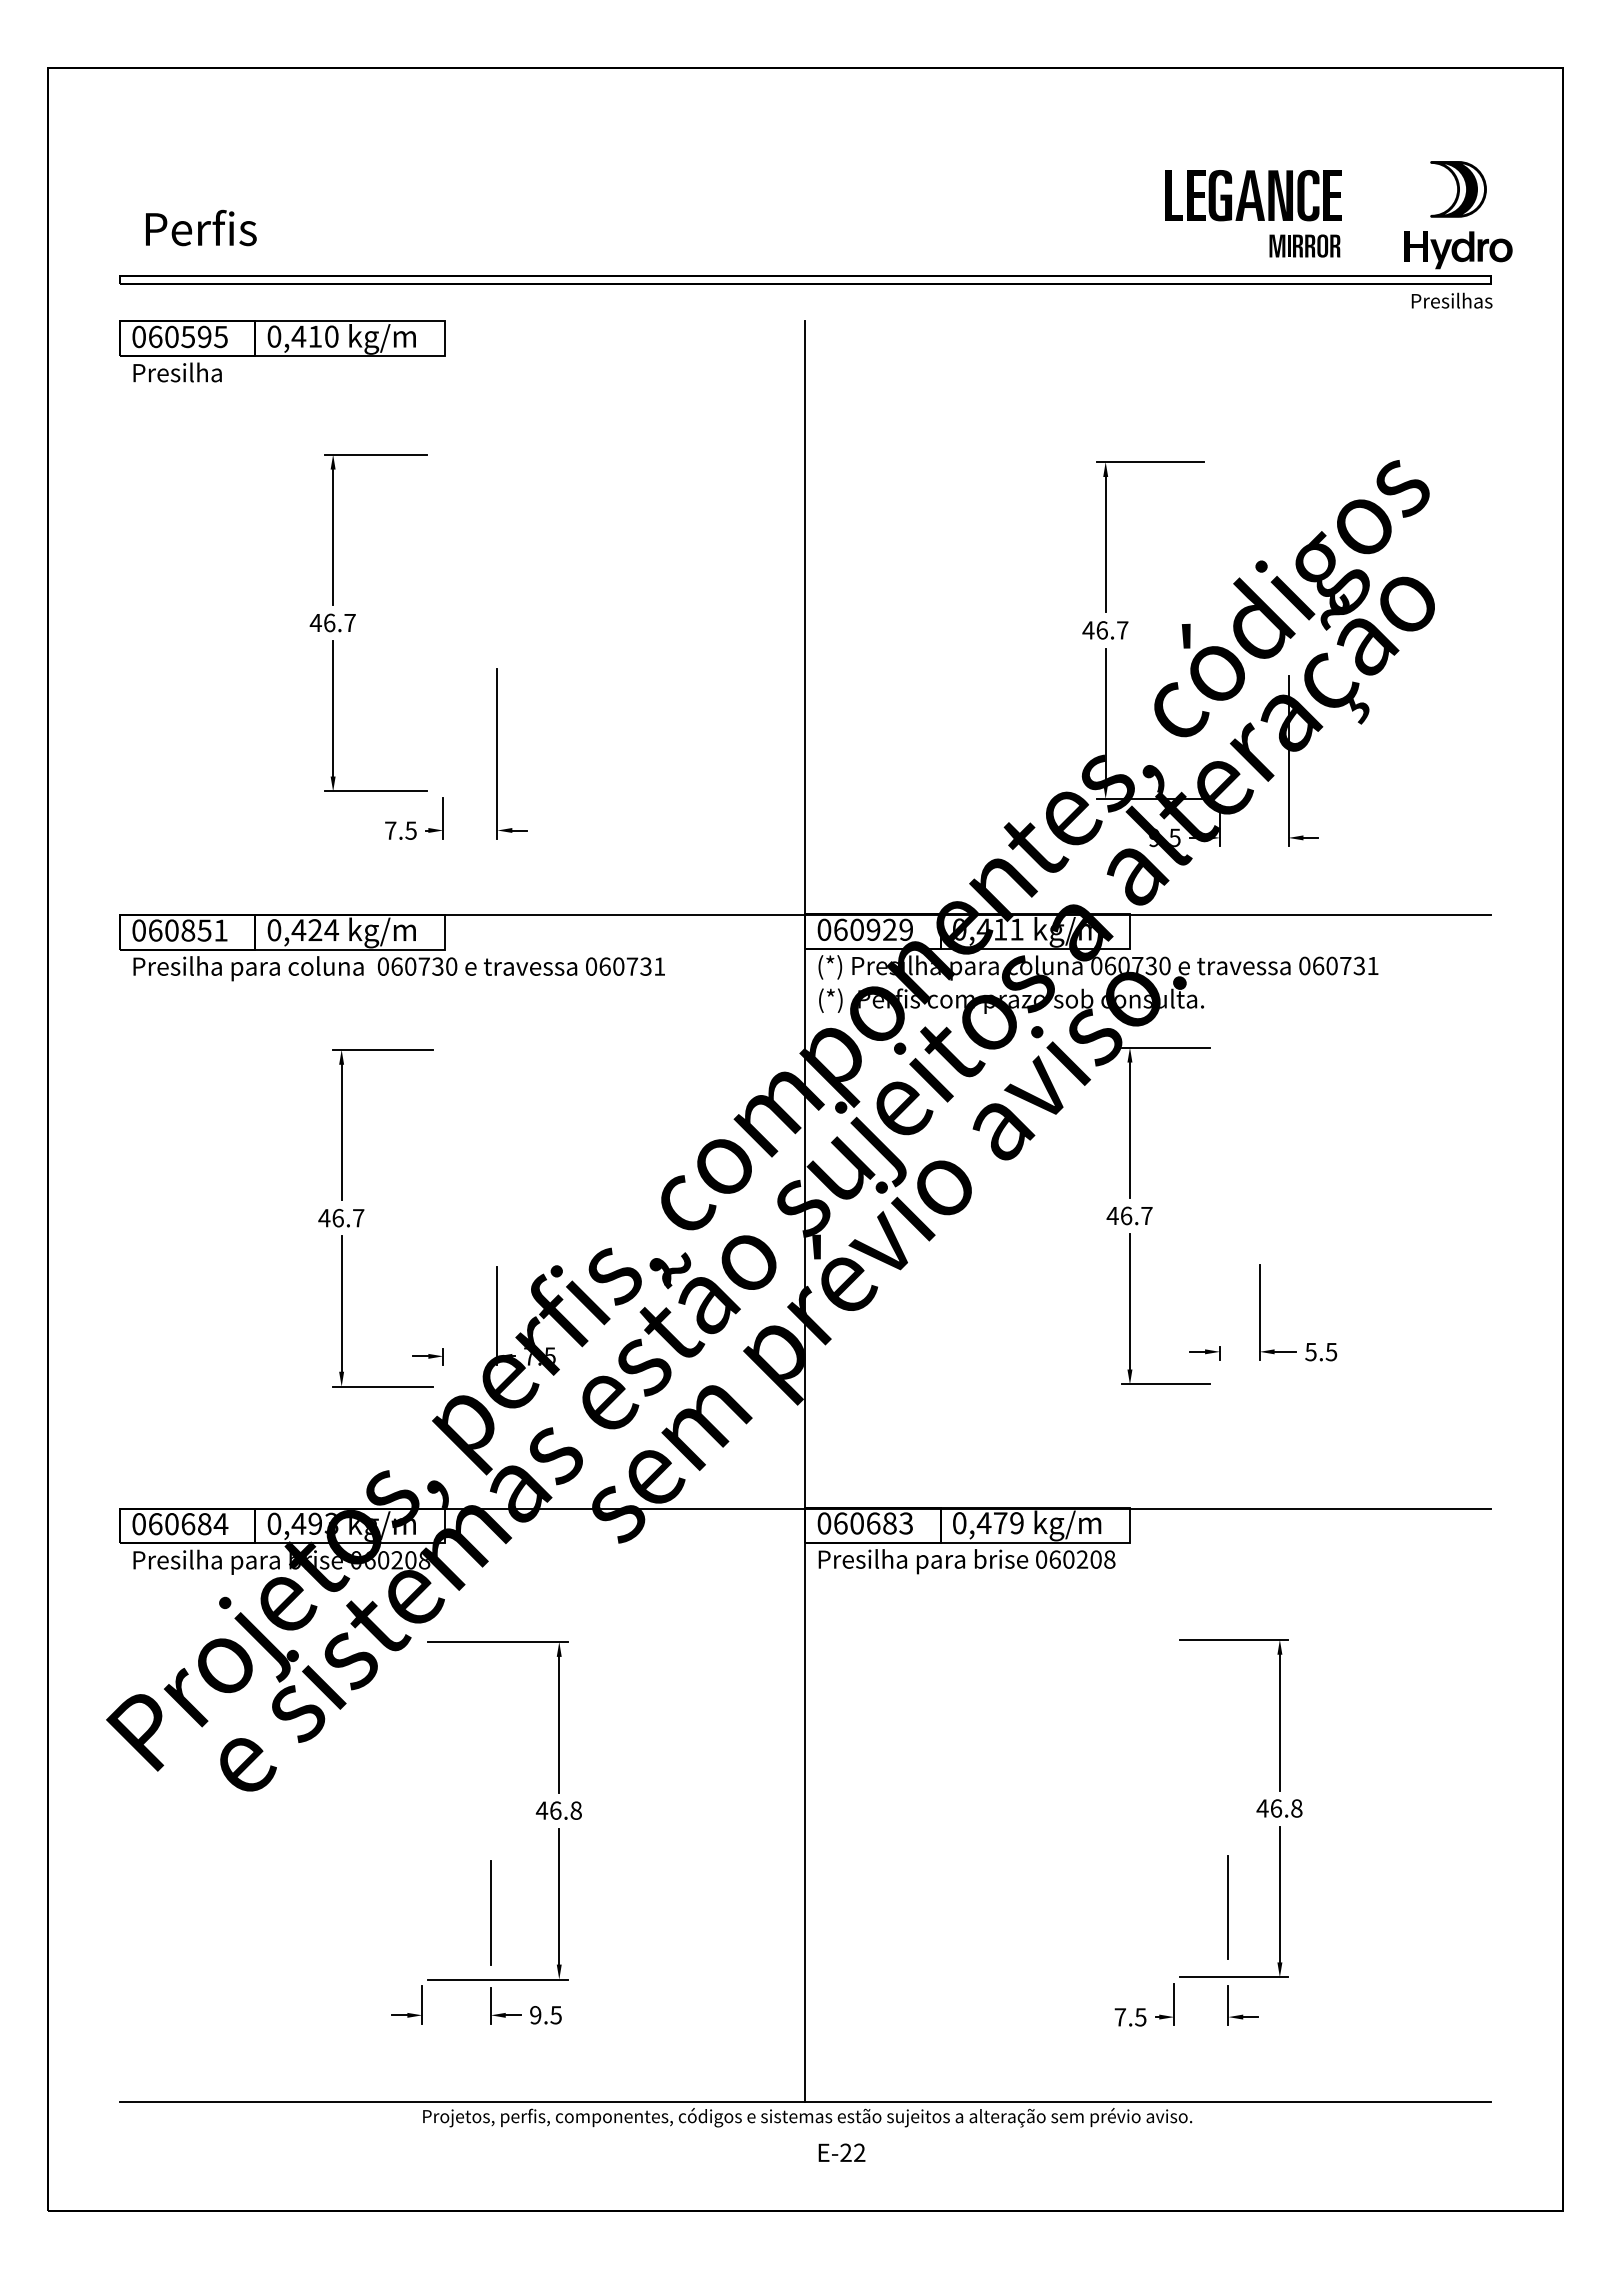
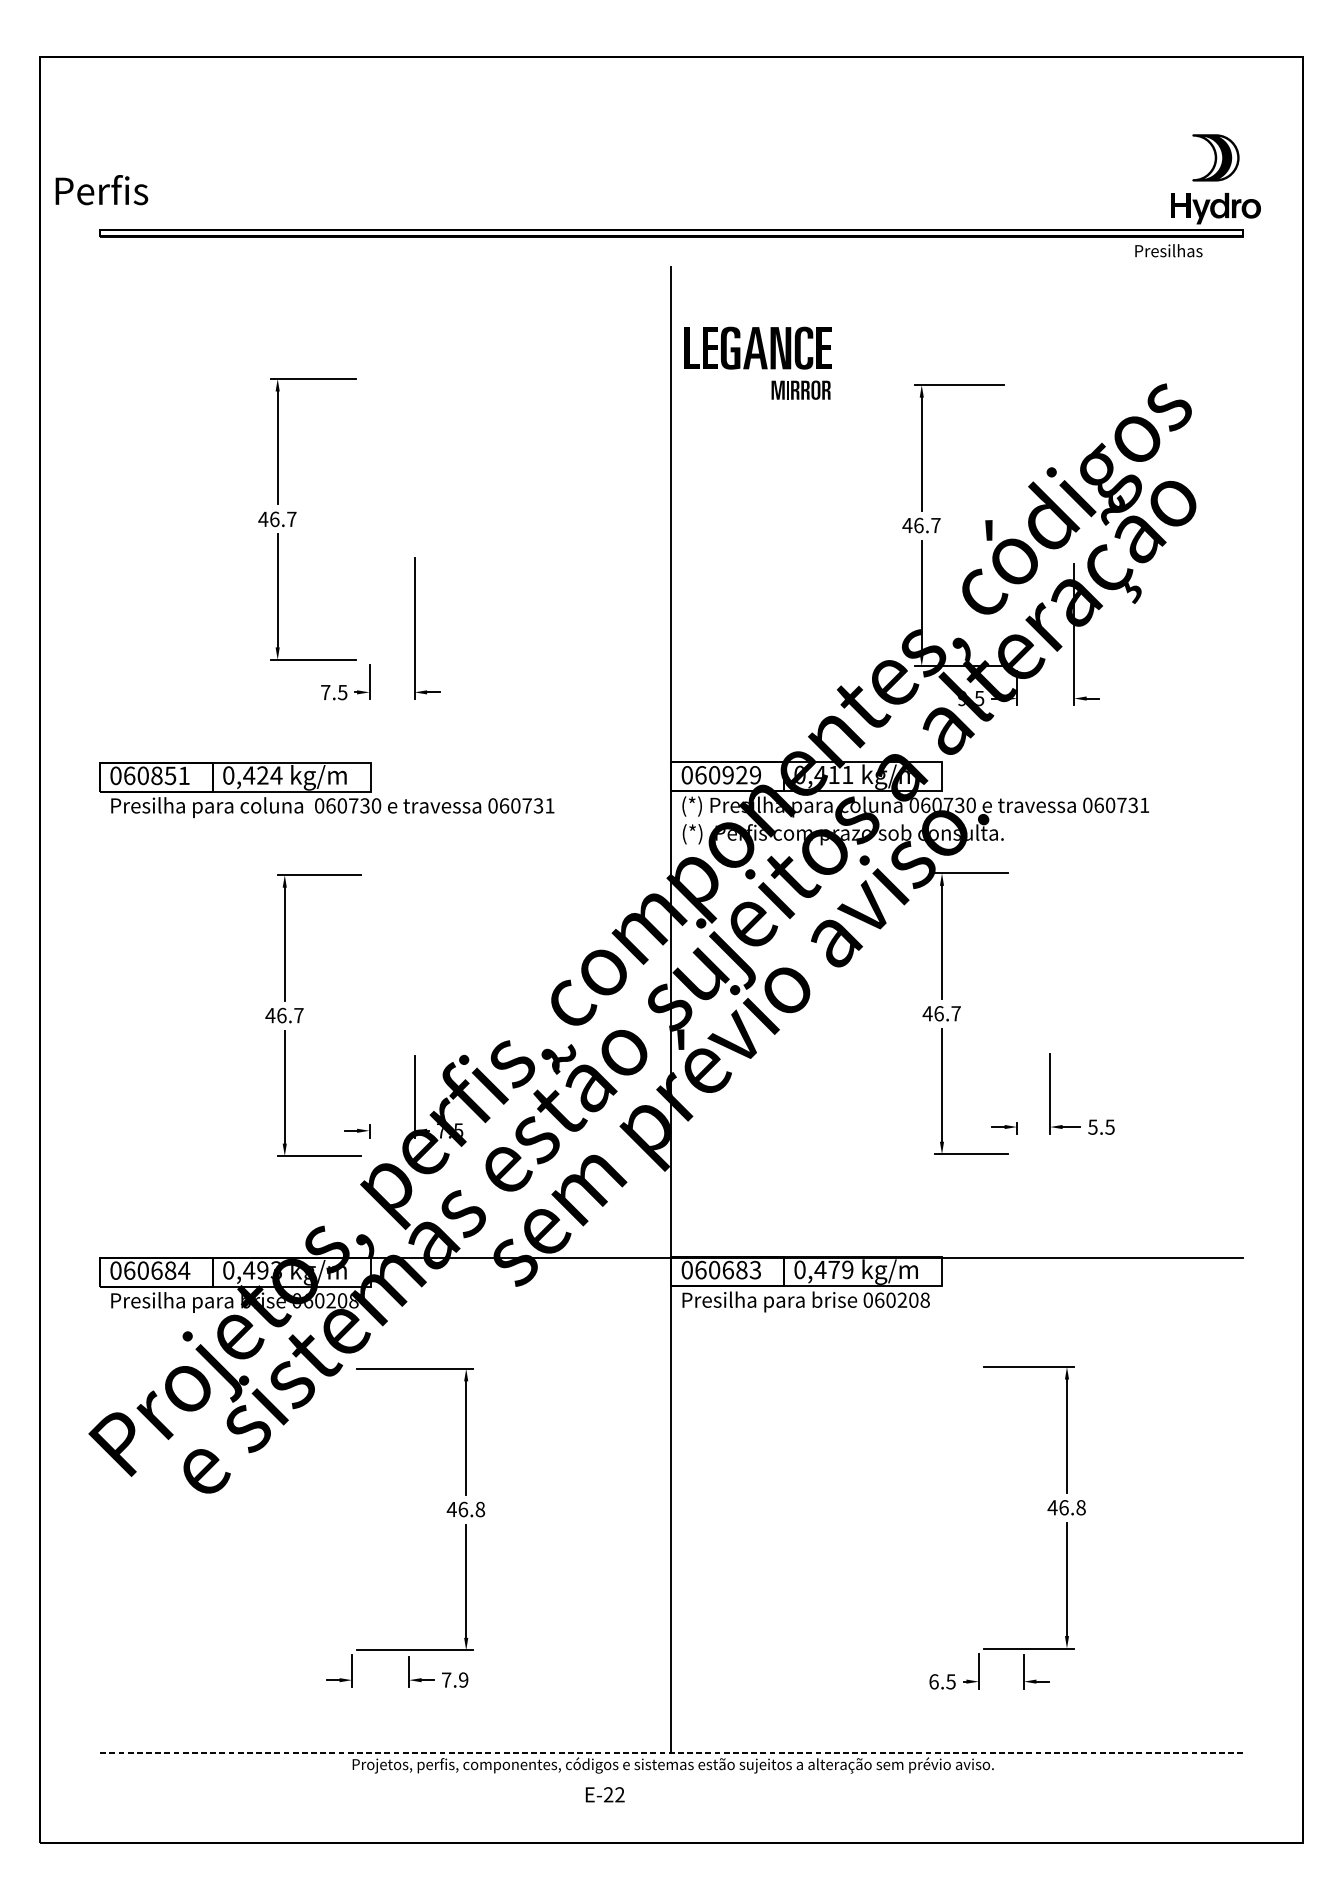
part: (1253, 213) -> (758, 363), moved
text: (201, 227) -> (102, 189), moved
text: (1451, 300) -> (1168, 250), moved
part: (282, 351) -> (235, 293), removed
line: (805, 915) -> (671, 763), removed
line: (1228, 1907) -> (1024, 1590), removed
line: (490, 1912) -> (408, 1594), removed
text: (545, 2015) -> (454, 1680), 9.5 -> 7.9
text: (1120, 2017) -> (934, 1681), 7.5 -> 6.5
line: (805, 2102) -> (671, 1752), solid -> dashed
text: (841, 2152) -> (604, 1794), moved

